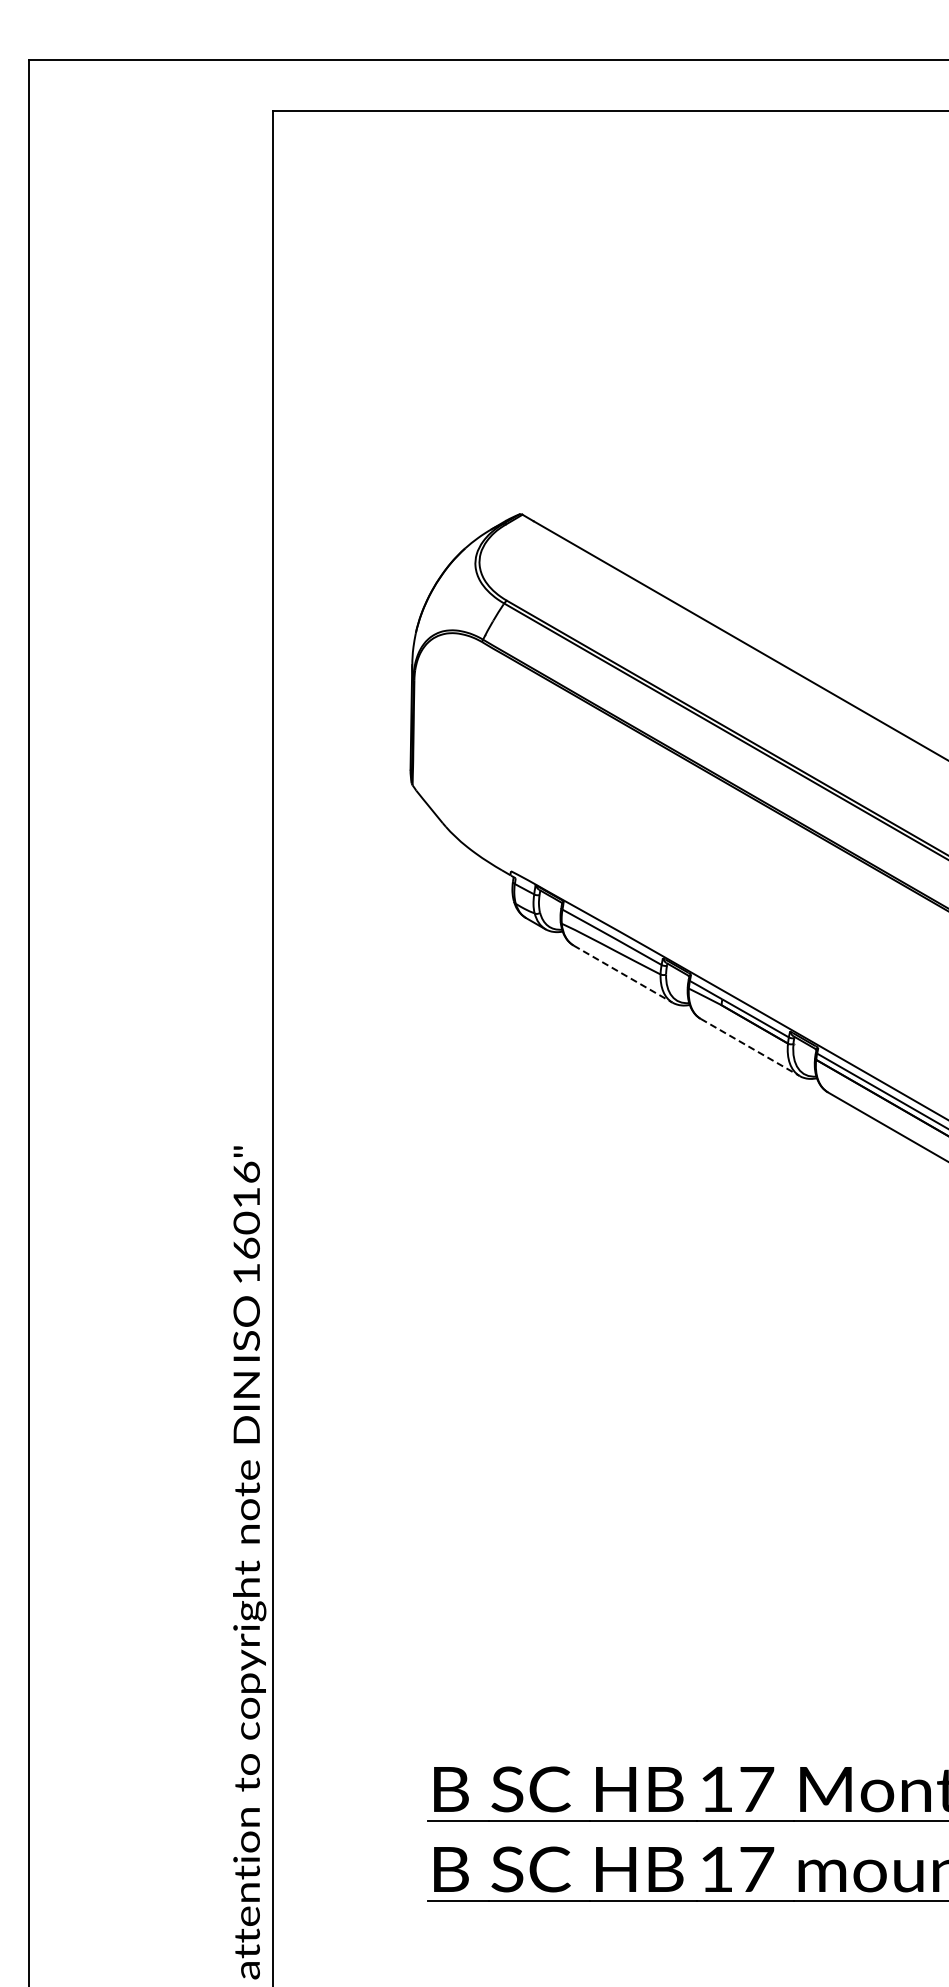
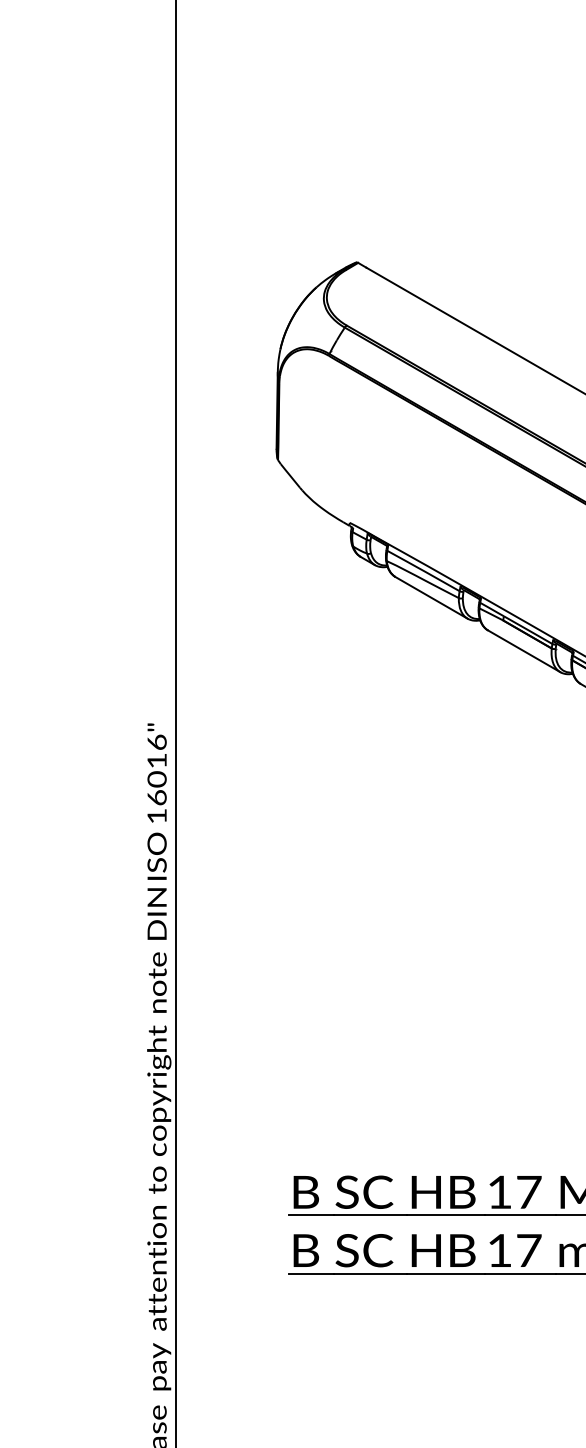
line: (623, 974) -> (431, 598), dashed -> solid
line: (750, 1047) -> (524, 651), dashed -> solid

